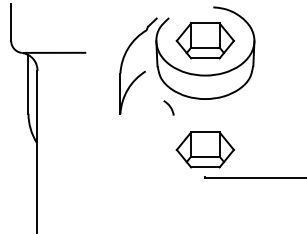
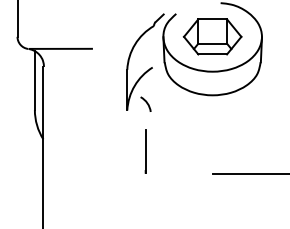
arc: (168, 106) -> (145, 102), moved
part: (204, 149) -> (211, 146), removed
line: (138, 155) -> (145, 152), added

